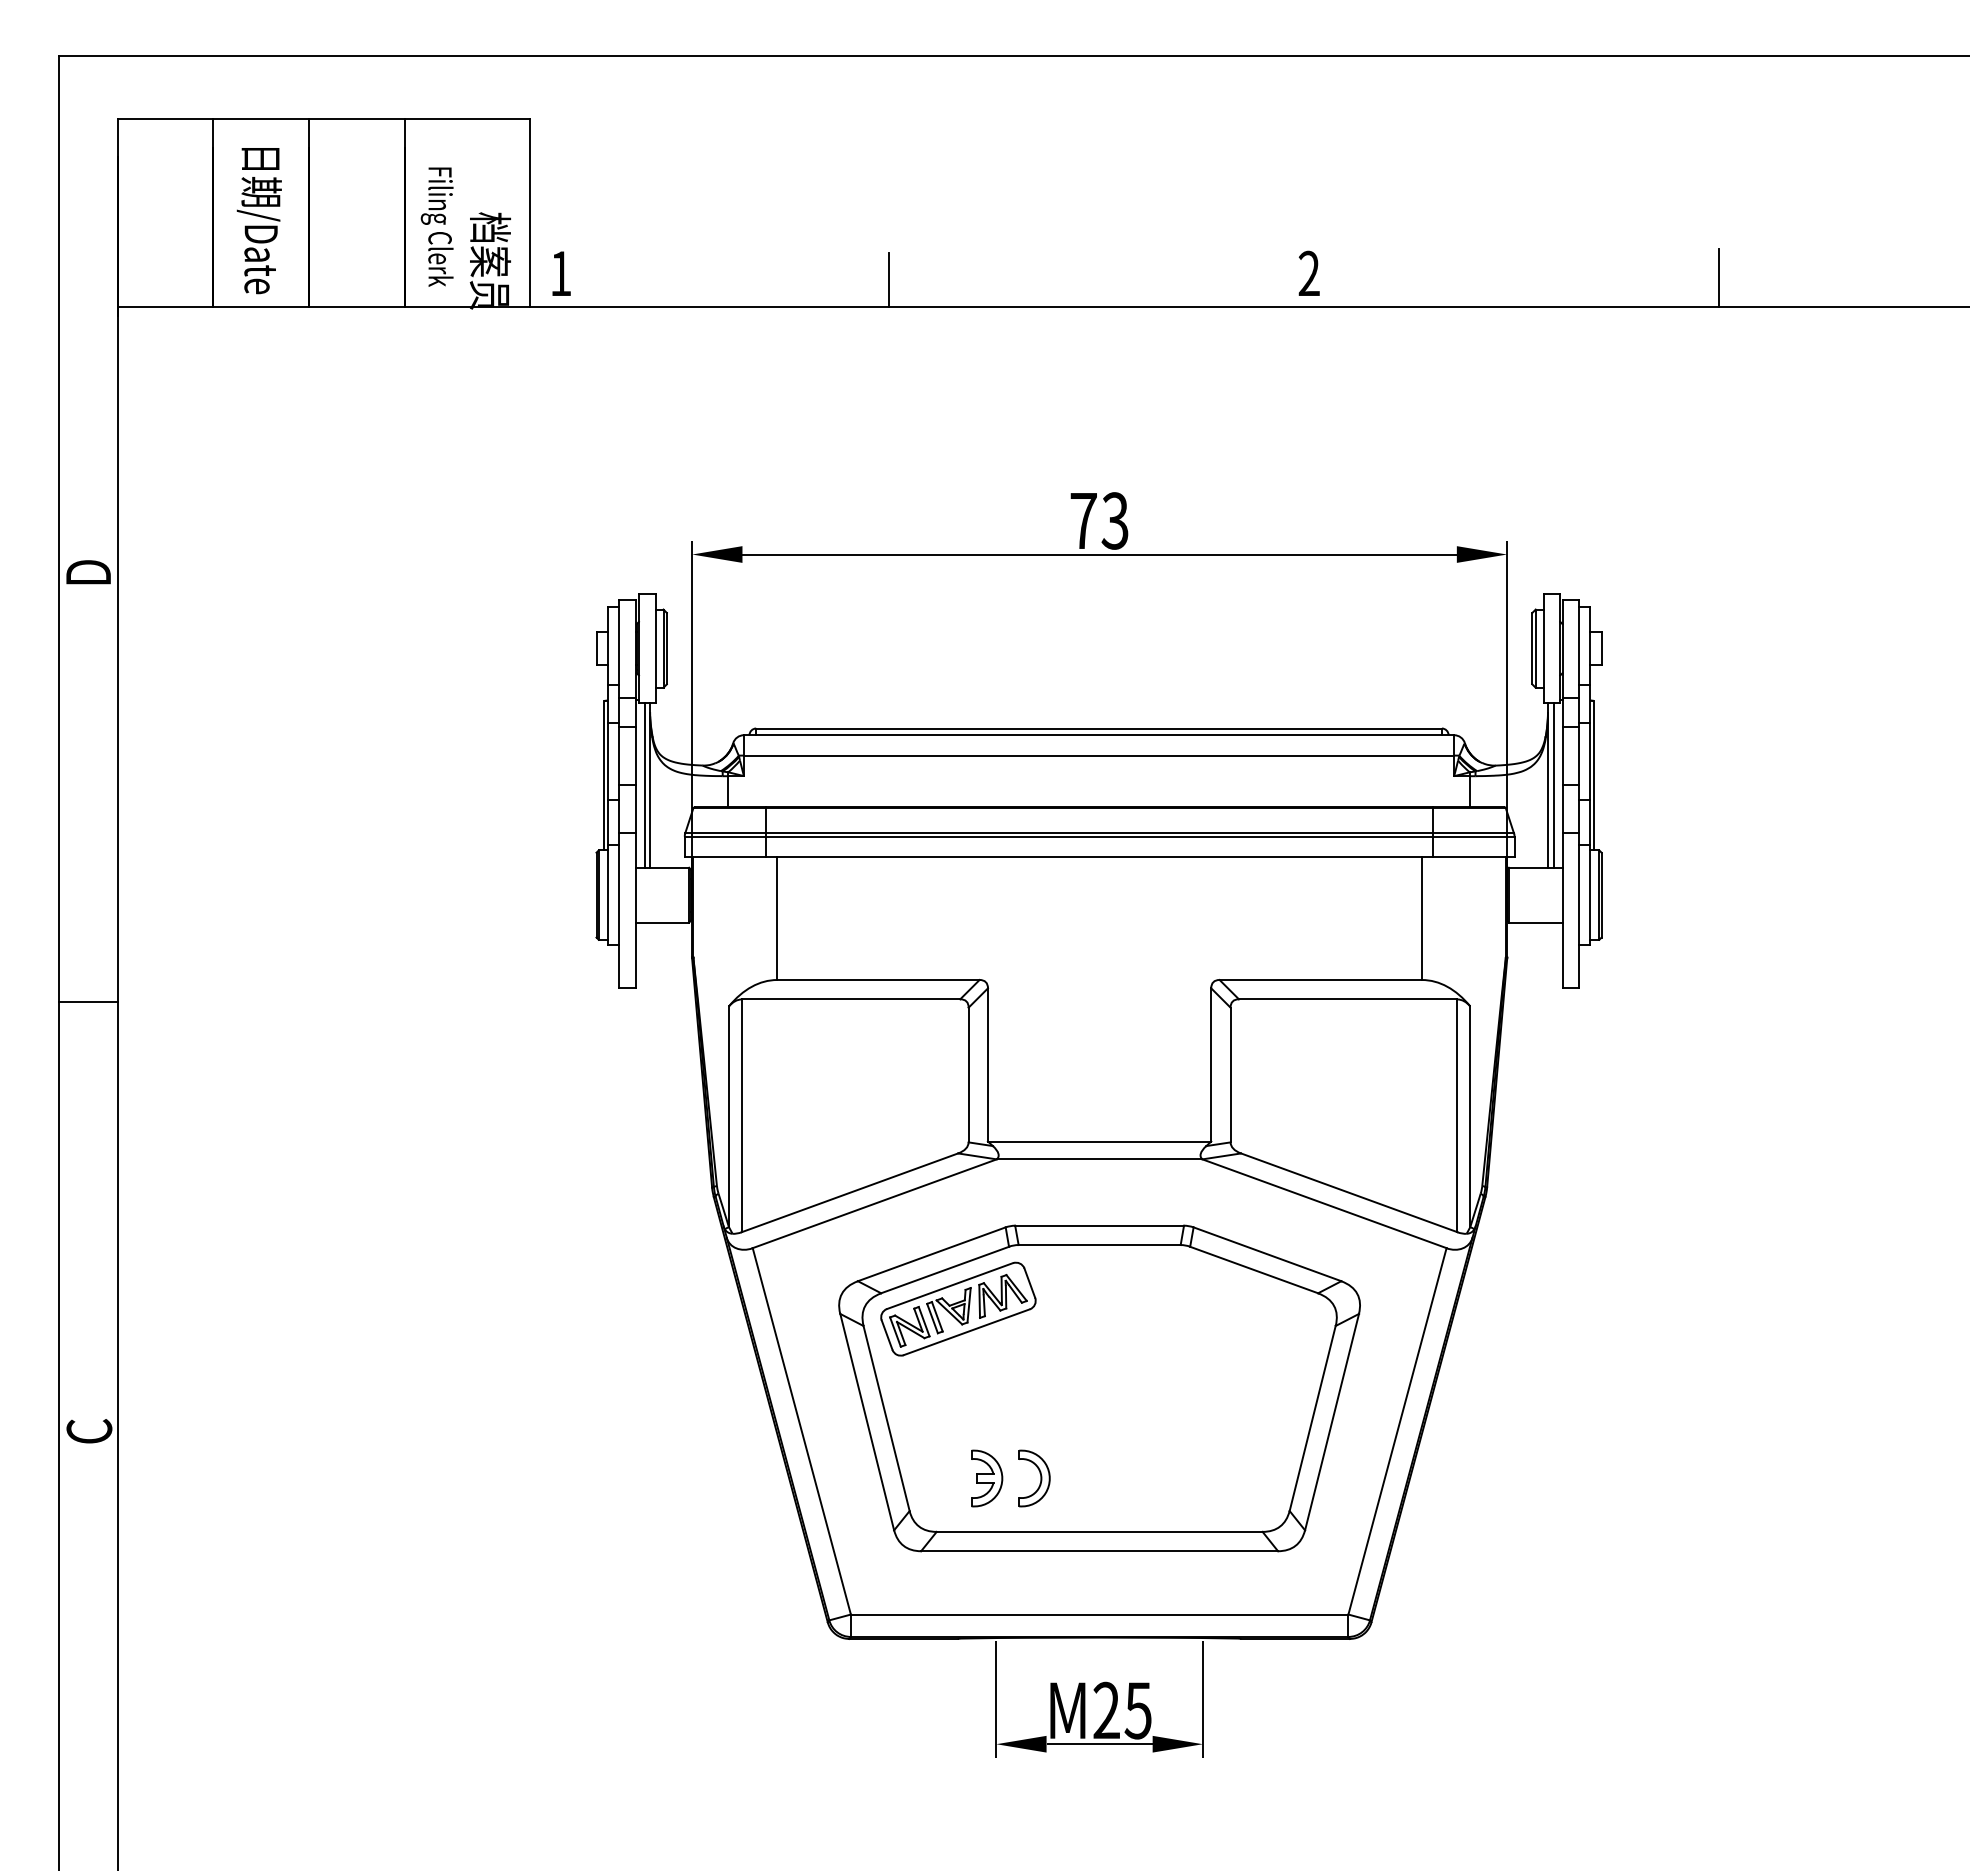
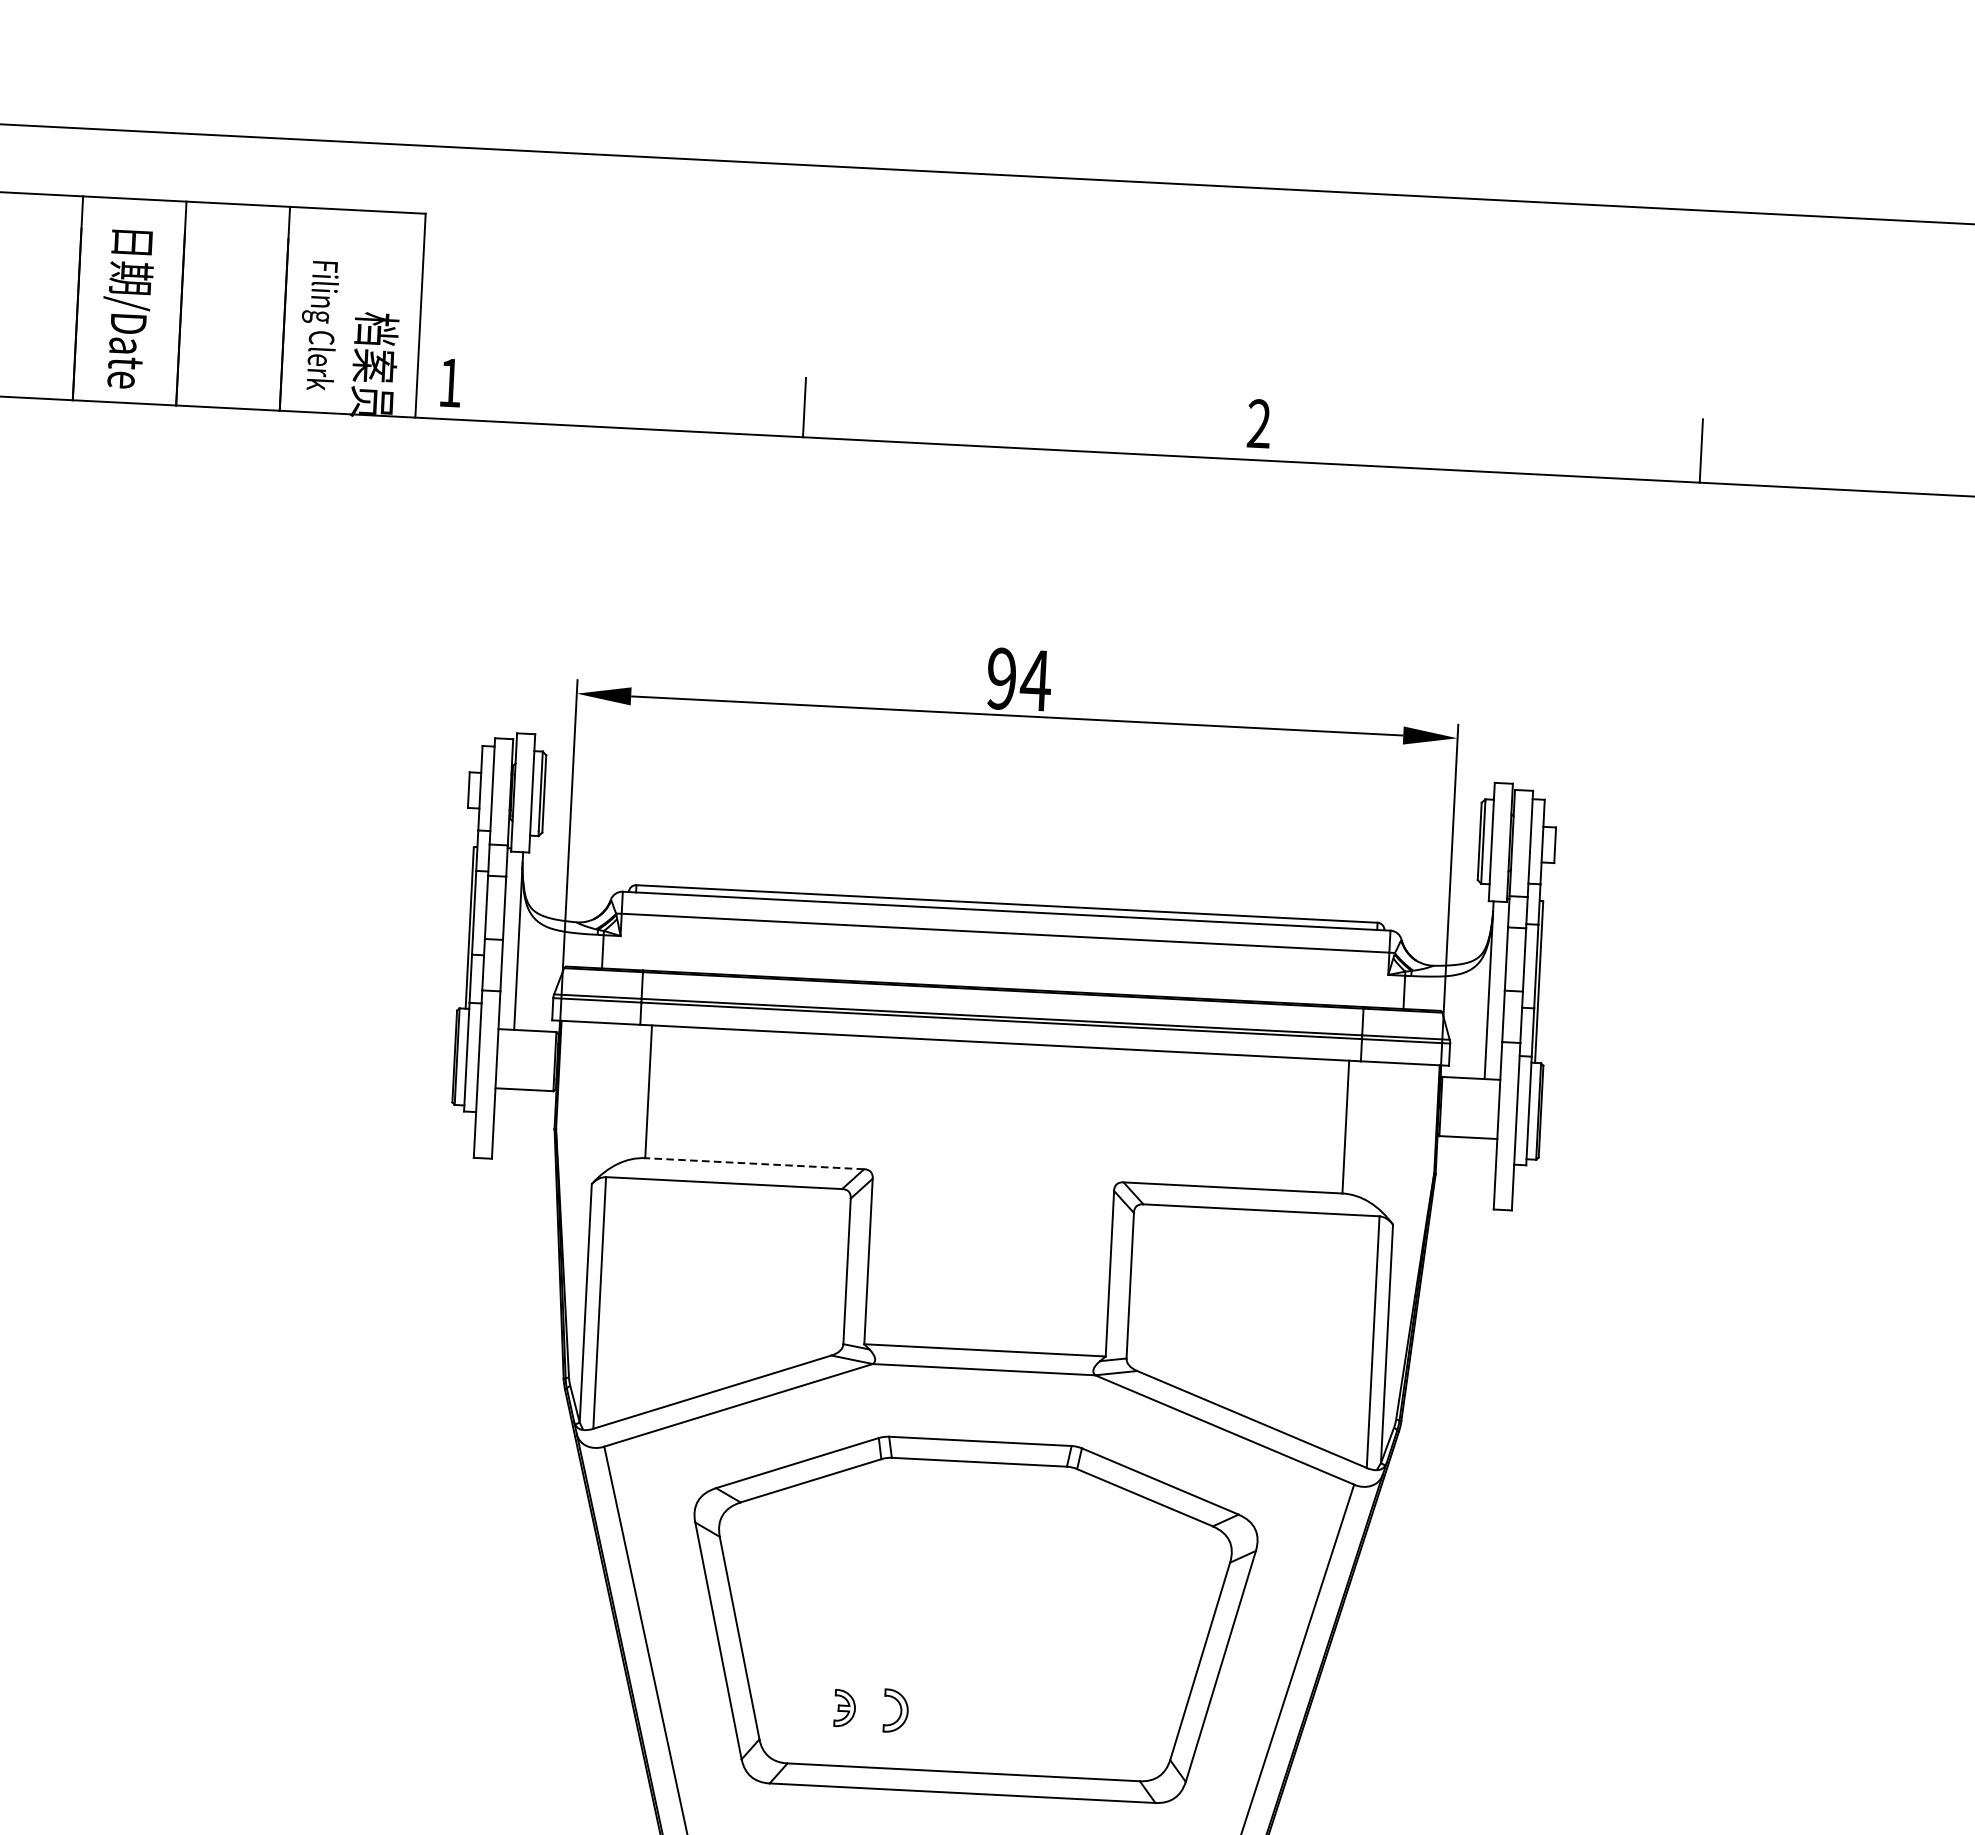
text: (1099, 520) -> (1018, 679), 73 -> 94
line: (644, 785) -> (512, 940), removed
line: (1553, 785) -> (1495, 990), removed
line: (877, 980) -> (753, 1164), solid -> dashed
part: (958, 1308) -> (823, 1523), removed
part: (987, 1478) -> (845, 1708), size x0.6
part: (1034, 1478) -> (896, 1711), size x0.7

